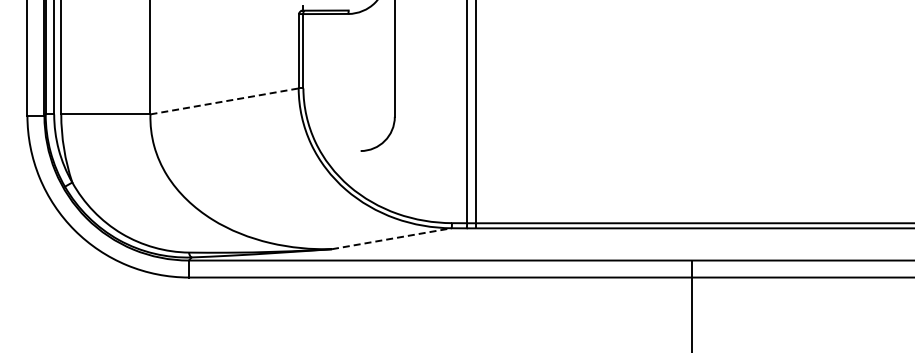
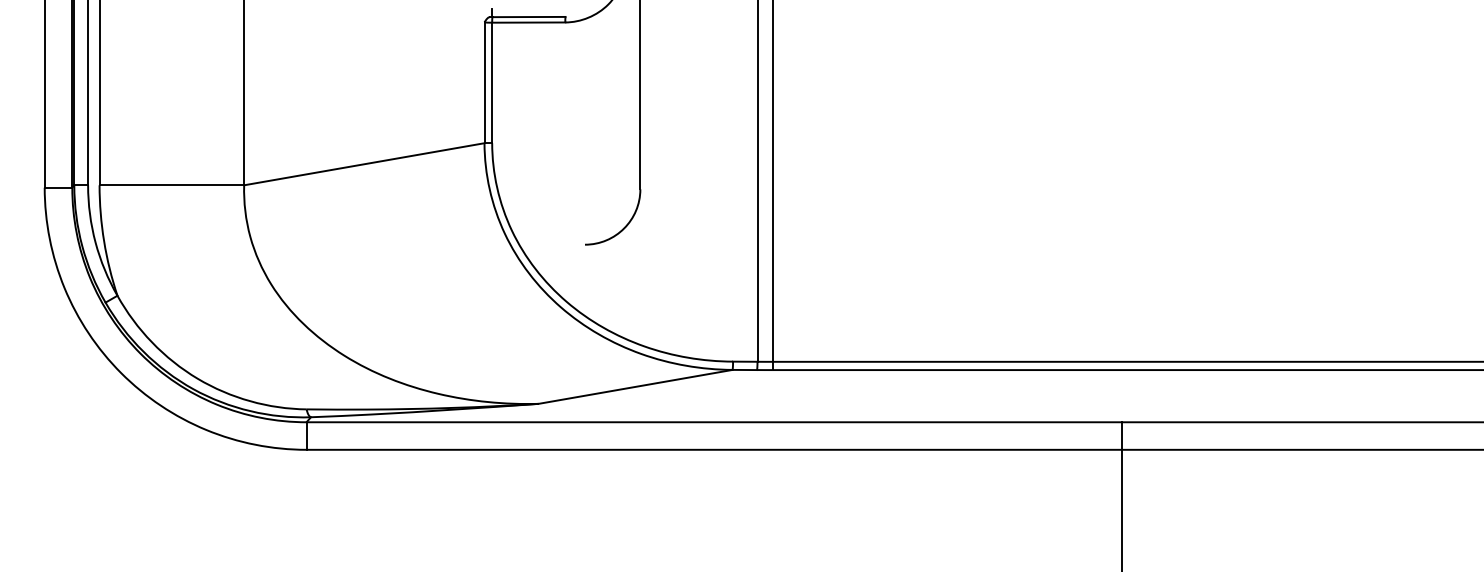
line: (225, 101) -> (365, 164), dashed -> solid
line: (391, 238) -> (634, 386), dashed -> solid

